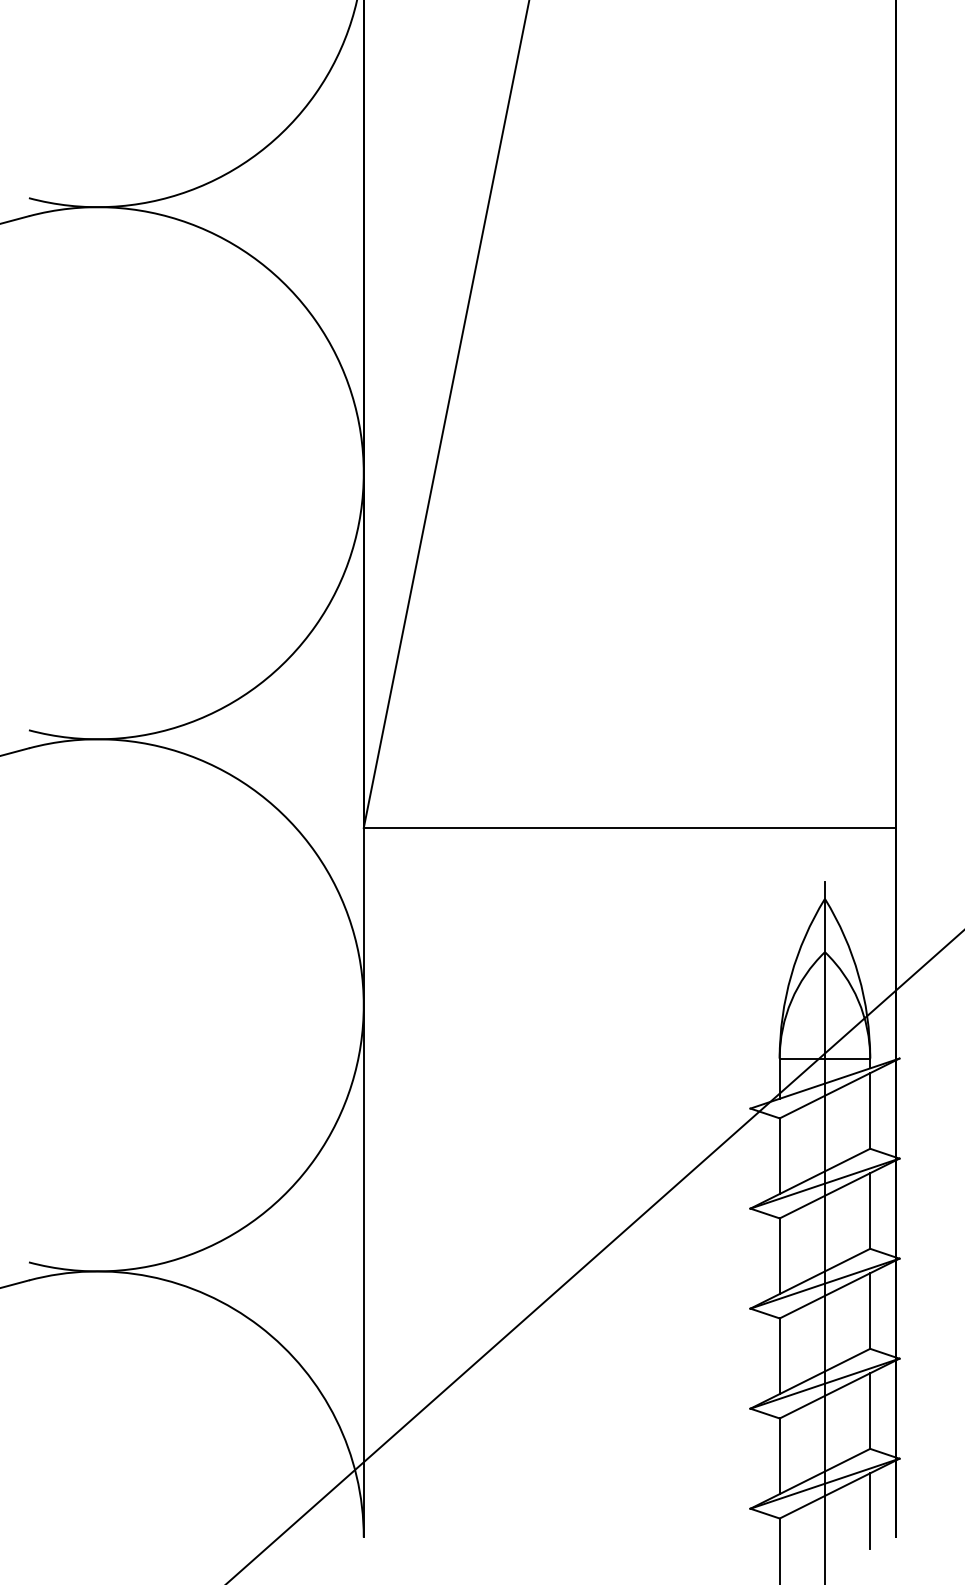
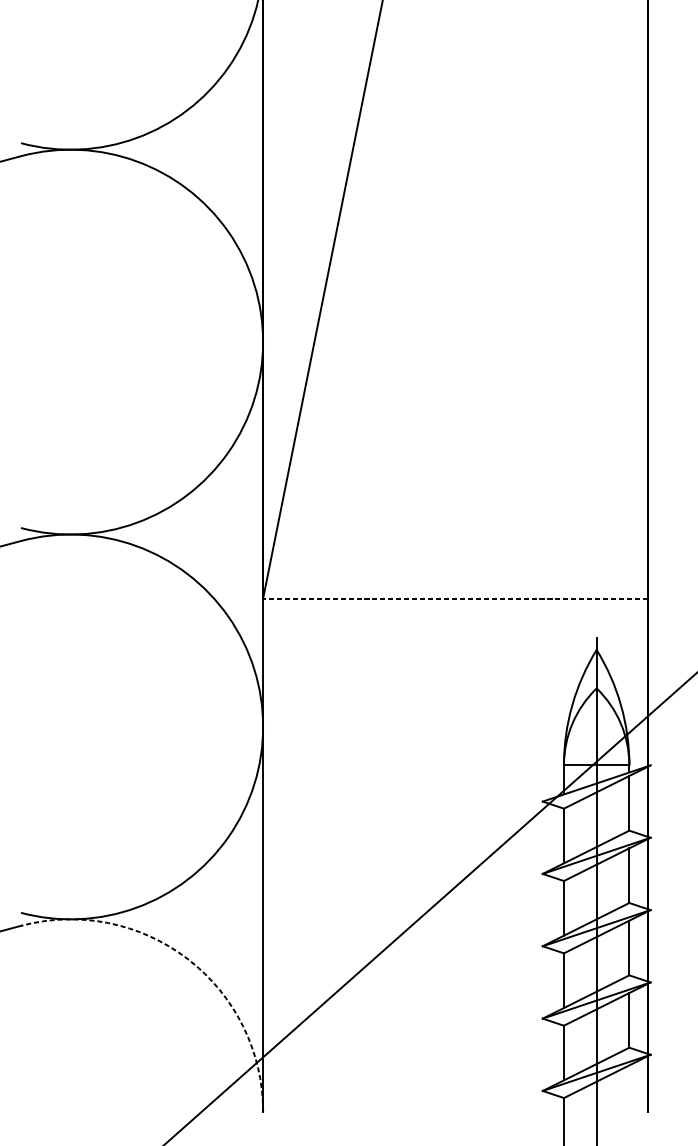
line: (629, 827) -> (455, 598), solid -> dashed
arc: (259, 1326) -> (187, 959), solid -> dashed
line: (870, 1510) -> (629, 1092), removed

